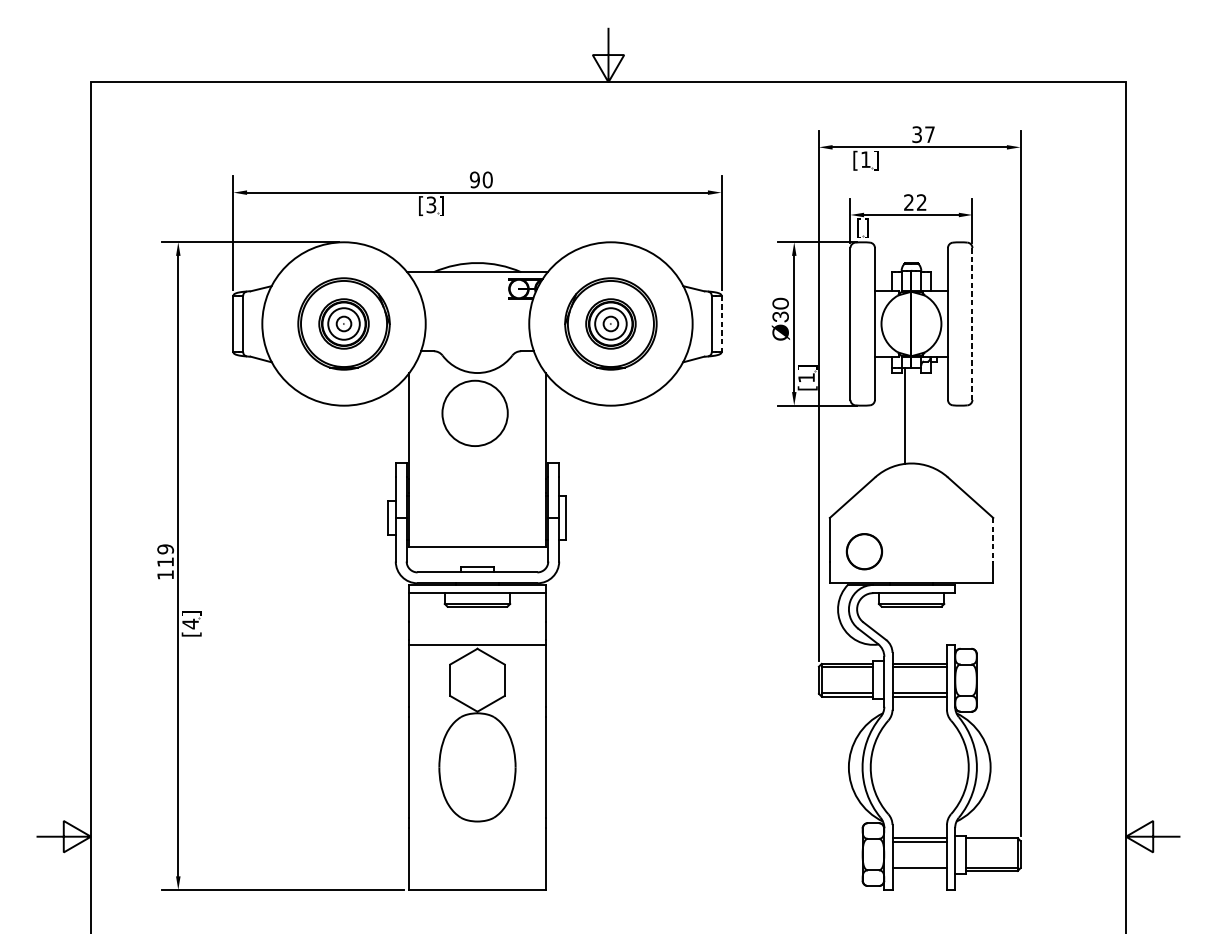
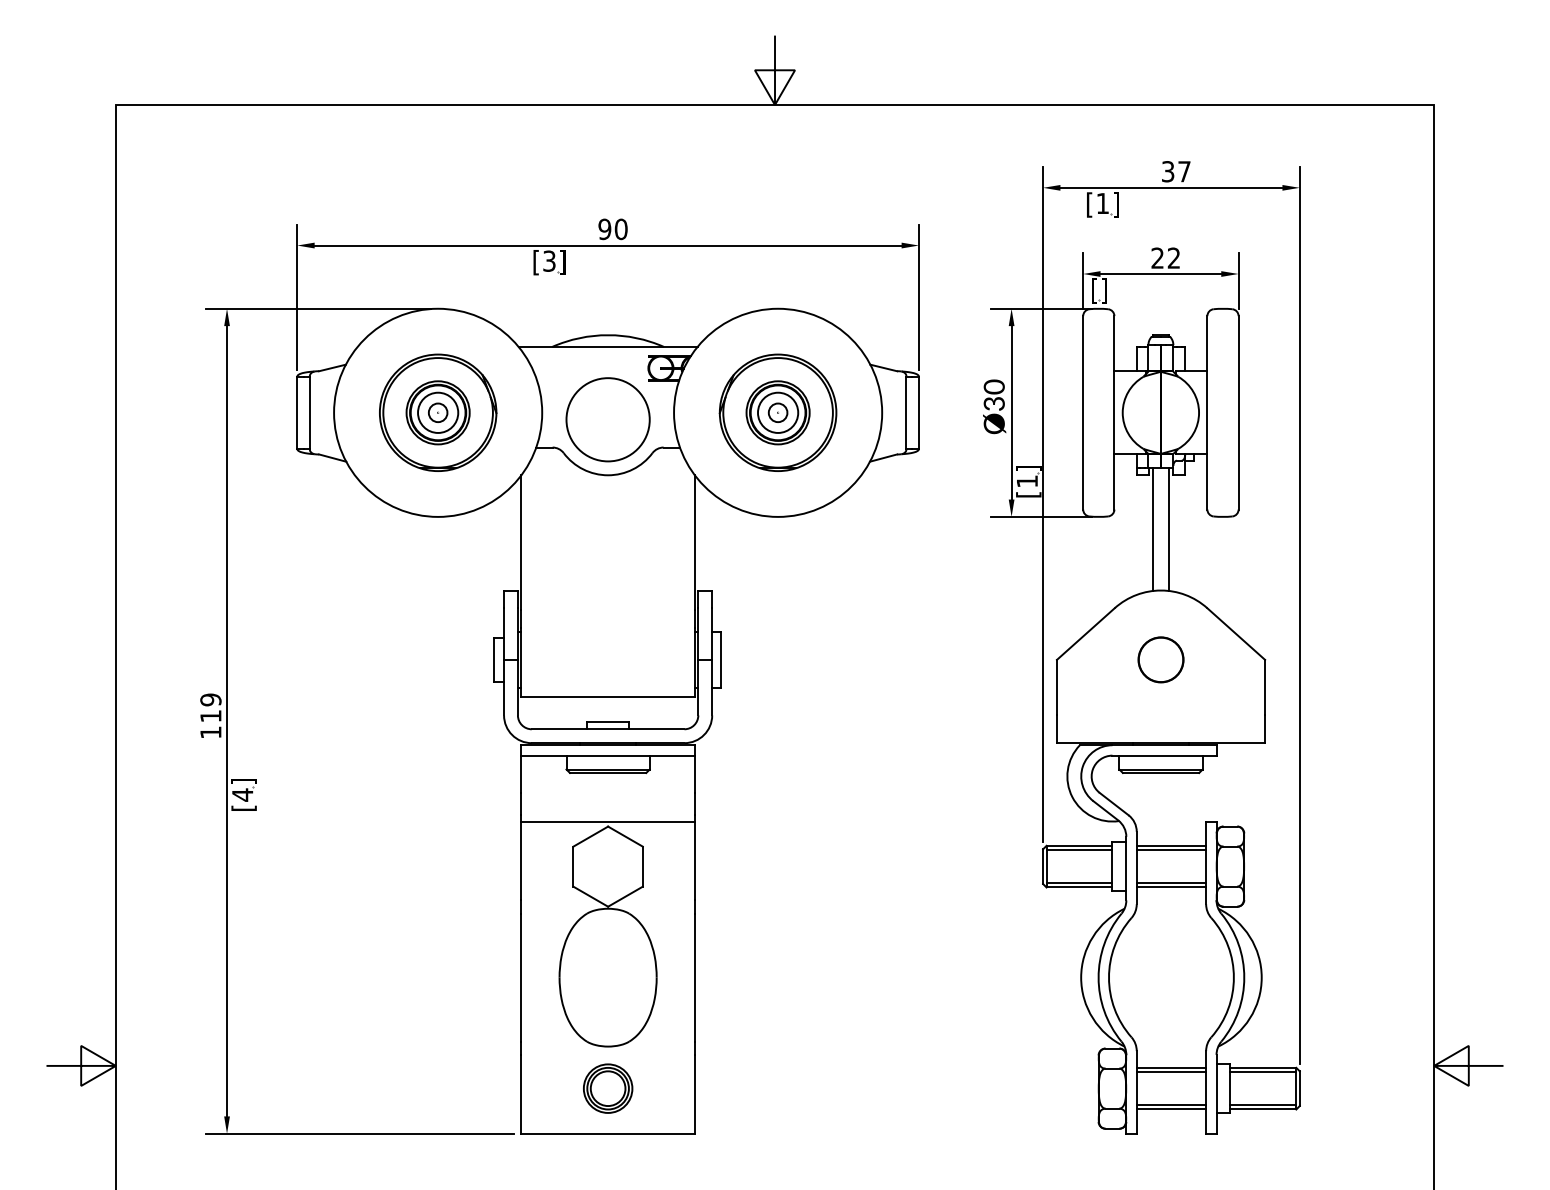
line: (972, 323) -> (1238, 412), dashed -> solid
line: (721, 324) -> (918, 413), dashed -> solid
circle: (474, 413) -> (607, 419), moved
line: (918, 415) -> (1169, 529), added
line: (993, 539) -> (1265, 687), dashed -> solid
circle: (864, 551) -> (1160, 659), moved
line: (992, 841) -> (1263, 1072), added
part: (477, 854) -> (608, 1088), added
line: (919, 870) -> (1171, 1109), added

